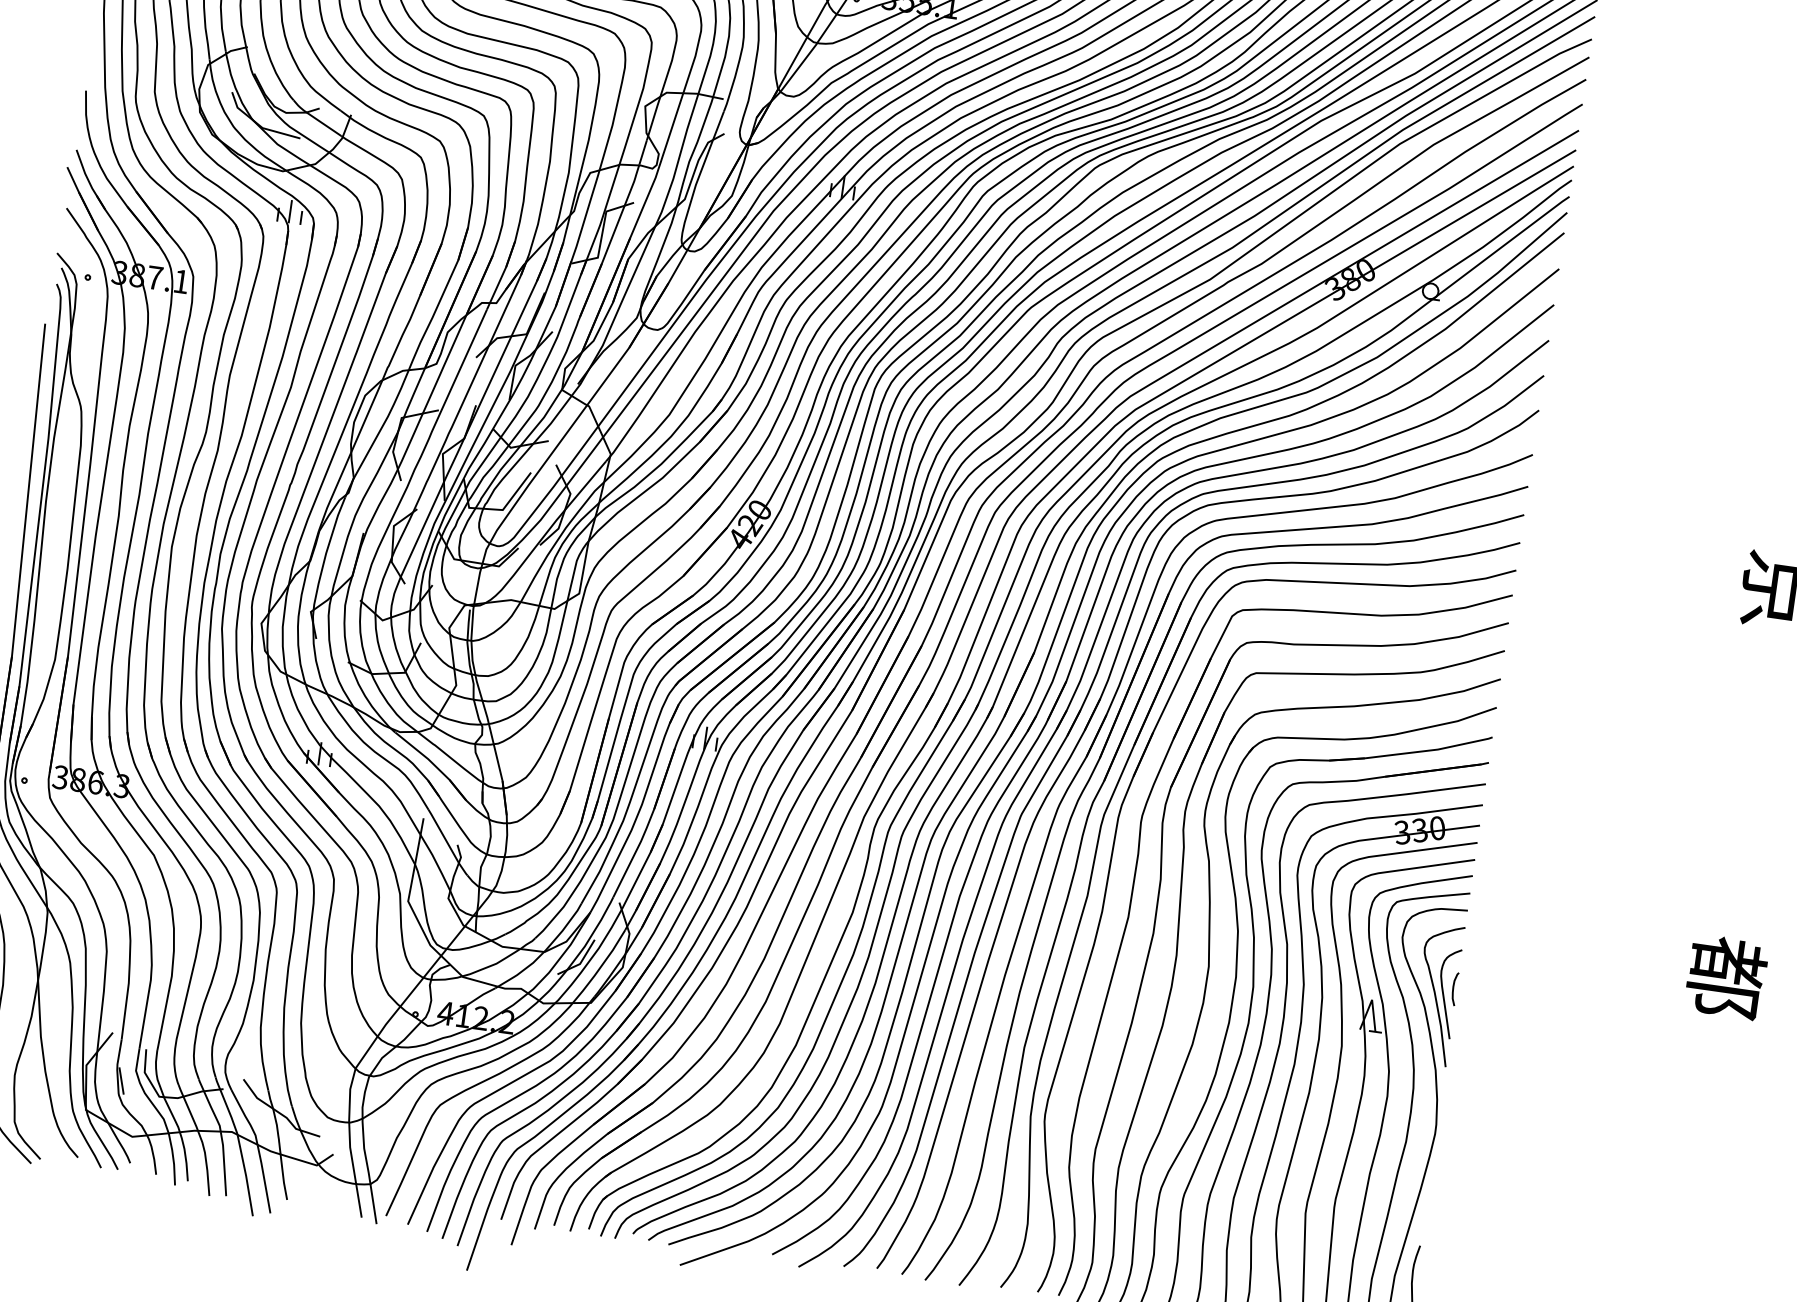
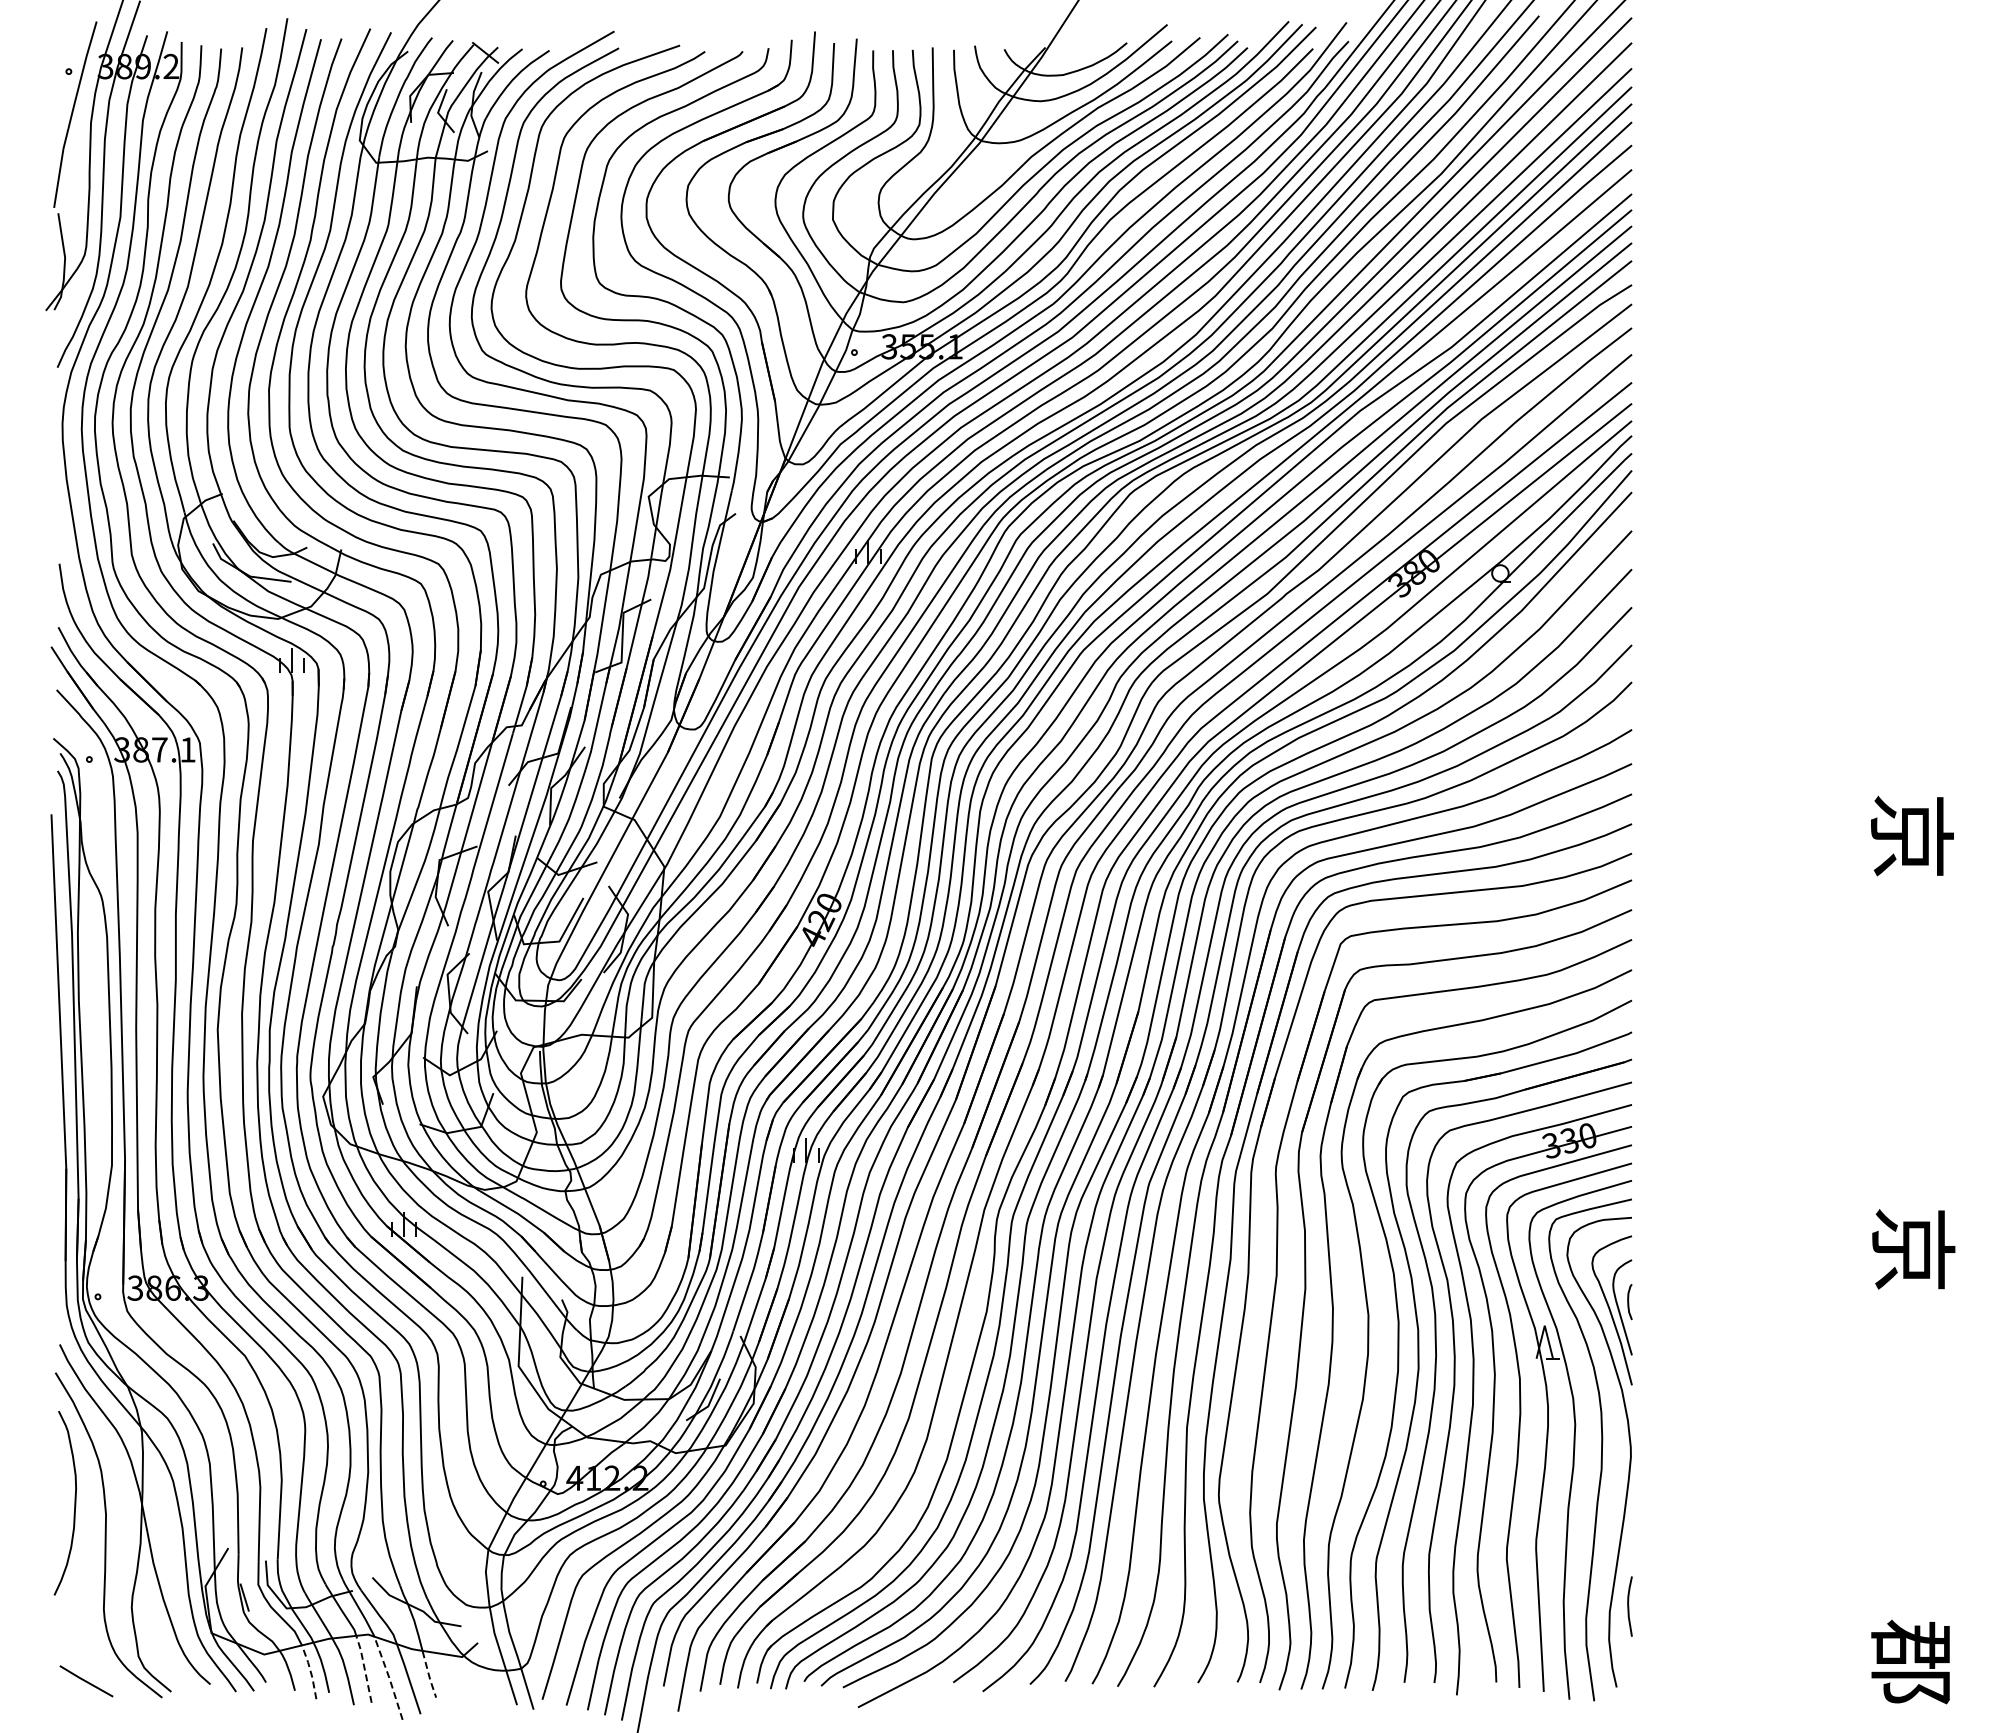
text: (1726, 976) -> (1913, 1248), 都 -> 京
line: (173, 1158) -> (310, 1671), solid -> dashed
line: (224, 1163) -> (364, 1668), solid -> dashed
line: (246, 1175) -> (389, 1678), solid -> dashed
line: (283, 1178) -> (429, 1675), solid -> dashed

